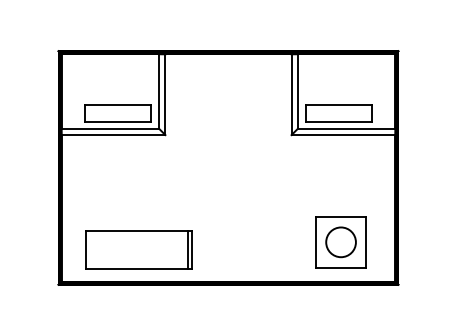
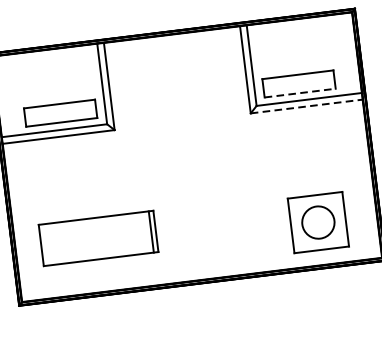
line: (338, 122) -> (299, 93), solid -> dashed
line: (343, 135) -> (306, 106), solid -> dashed
part: (138, 249) -> (98, 237), moved

